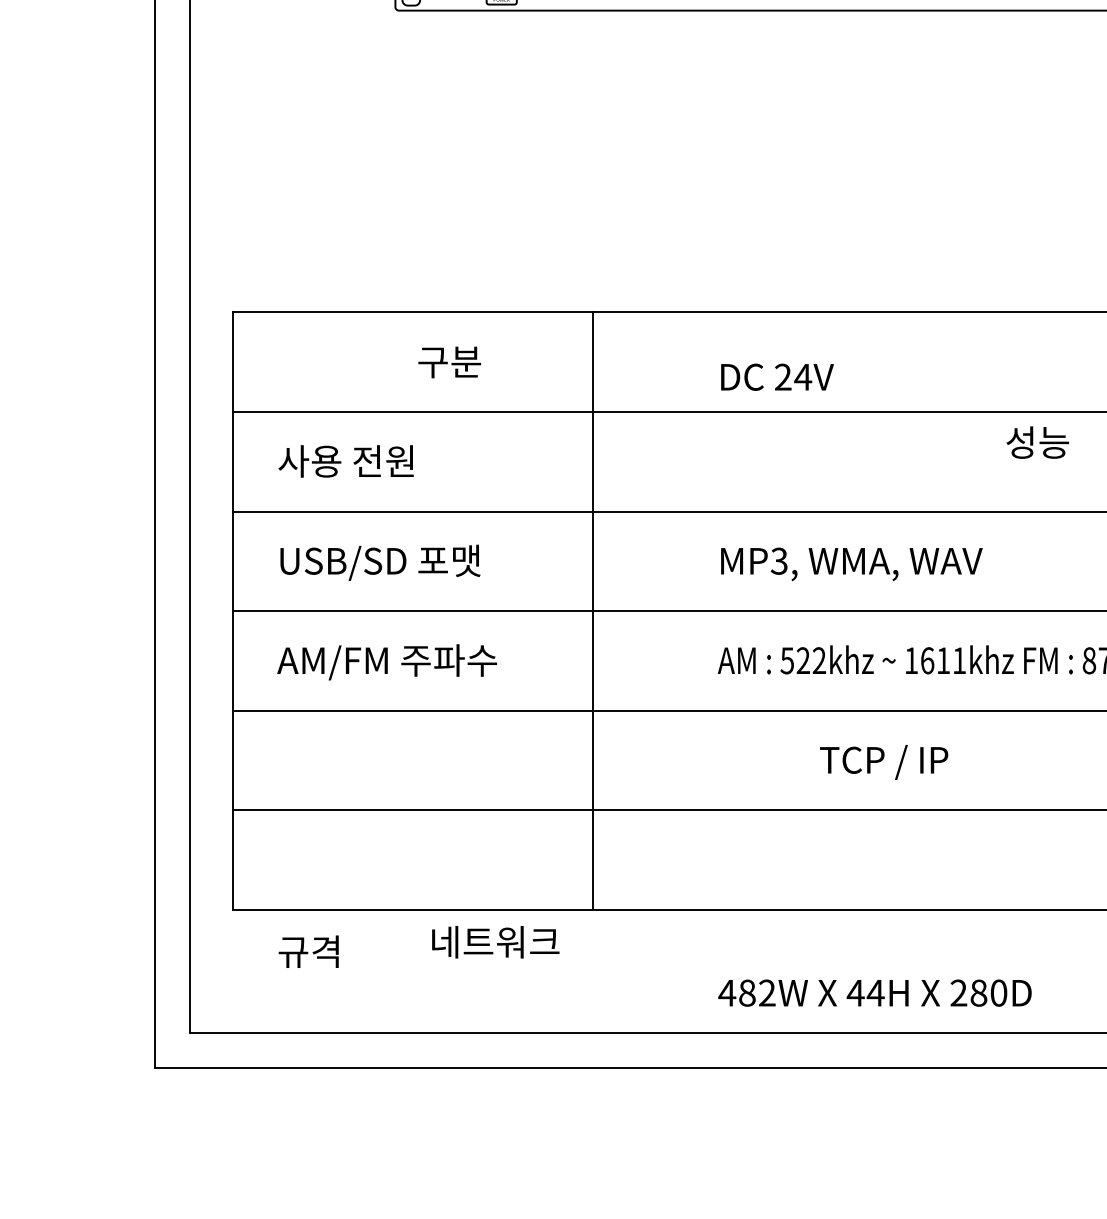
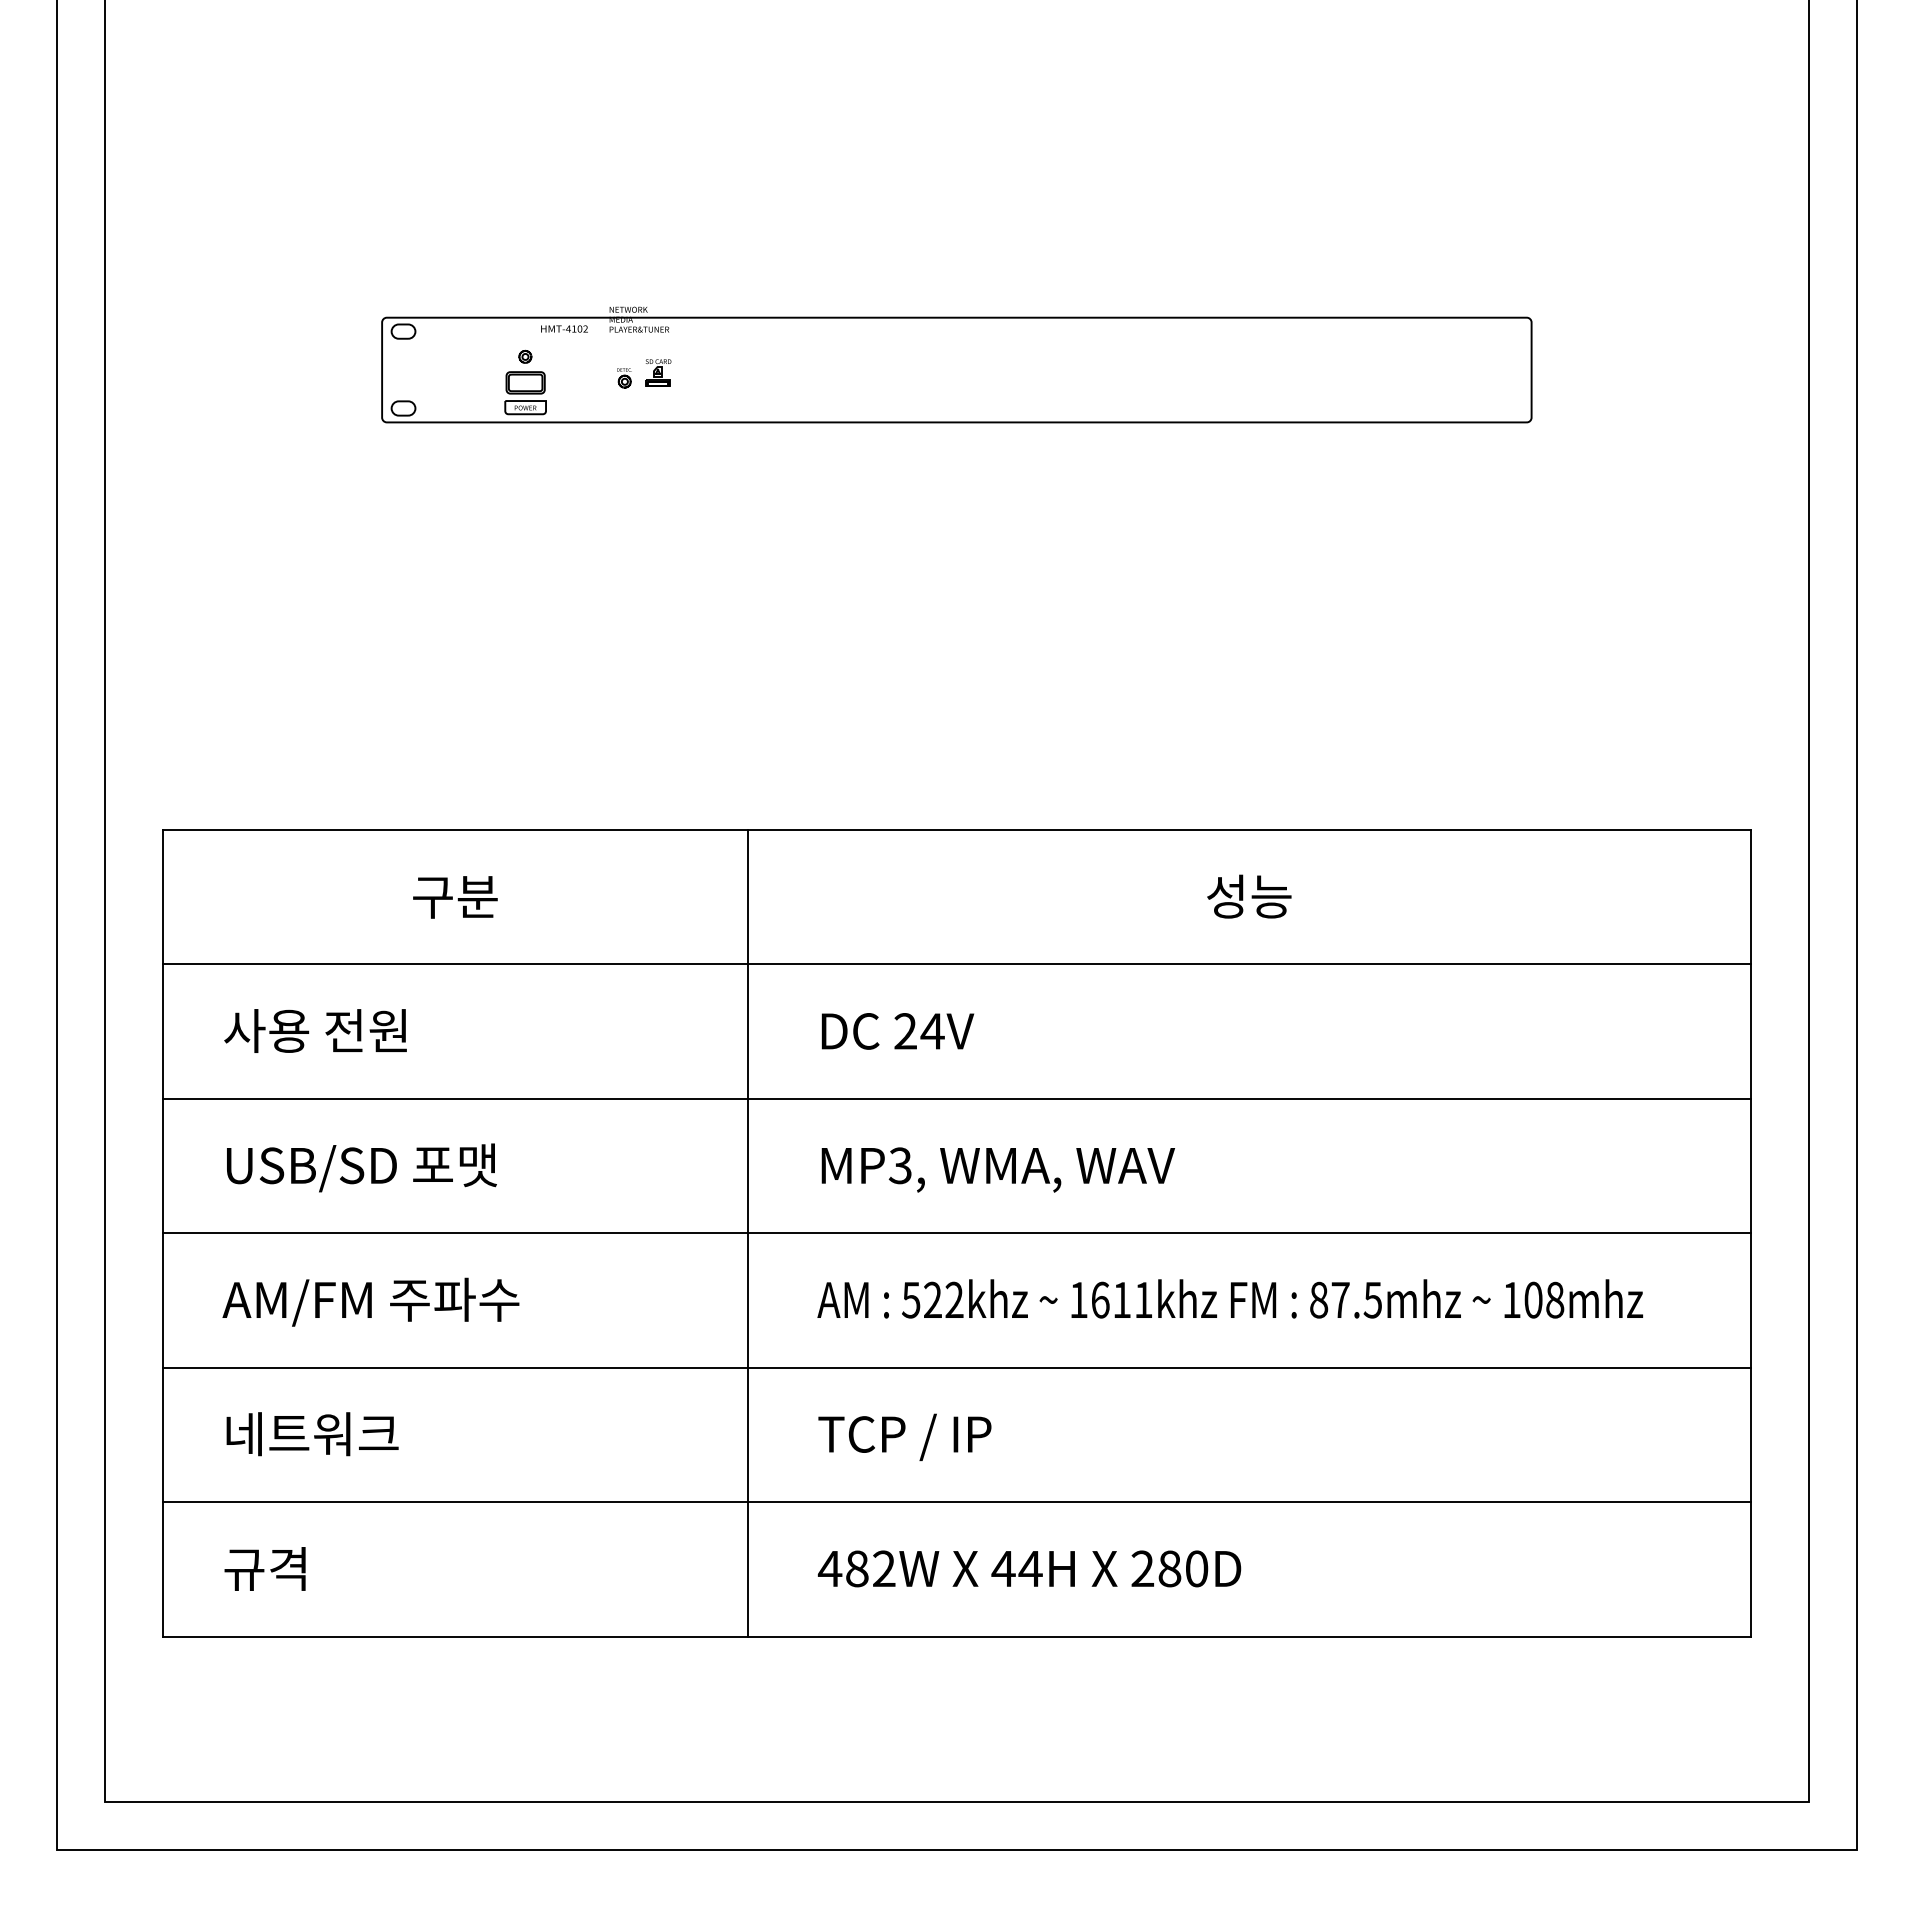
text: (777, 377) -> (897, 1031), moved
text: (1037, 442) -> (1249, 896), moved
line: (592, 610) -> (747, 1232), moved
text: (883, 762) -> (904, 1437), moved
text: (495, 942) -> (312, 1434), moved
text: (308, 951) -> (264, 1568), moved
text: (874, 992) -> (1029, 1568), moved

